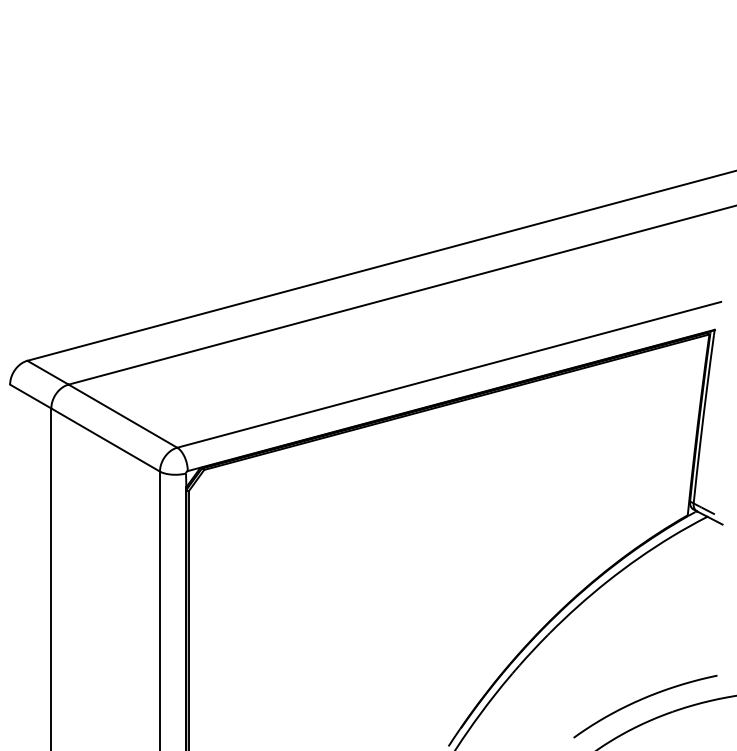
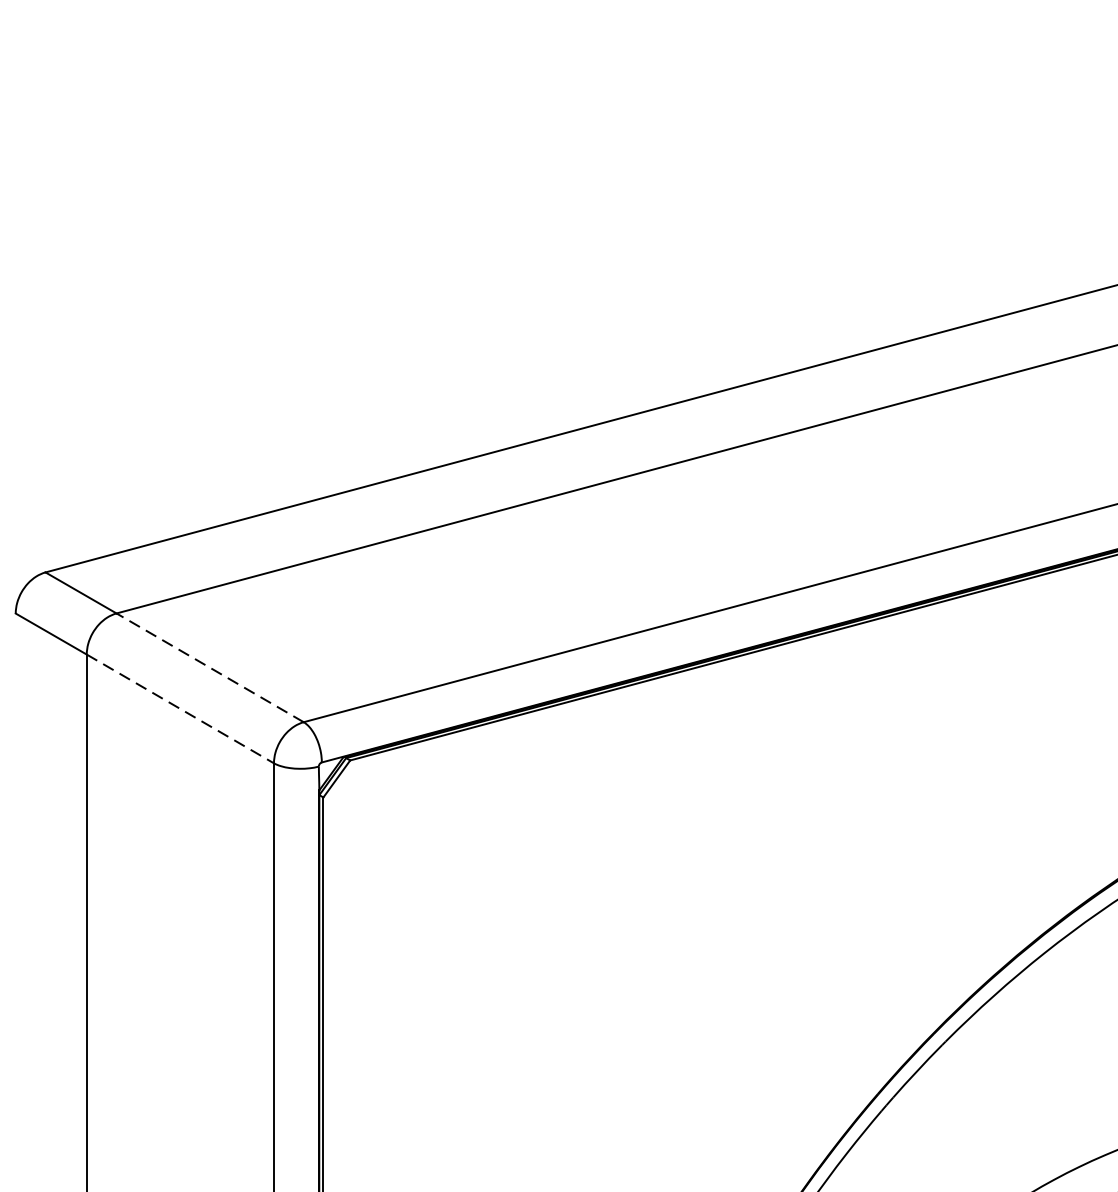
line: (122, 416) -> (209, 668), solid -> dashed
line: (105, 440) -> (180, 709), solid -> dashed

